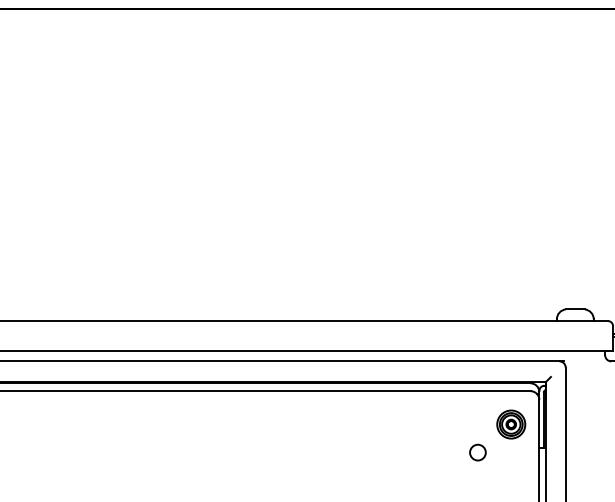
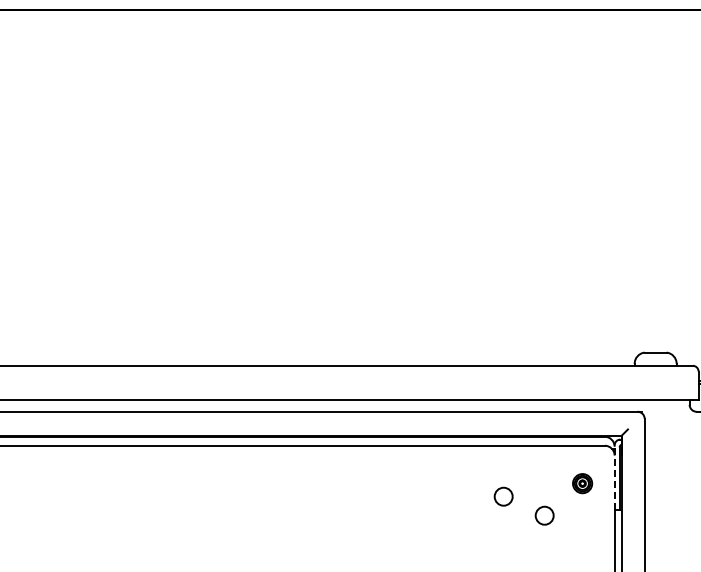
line: (539, 419) -> (614, 477), solid -> dashed
part: (511, 424) -> (582, 483), size x0.6
circle: (441, 435) -> (503, 496), added

